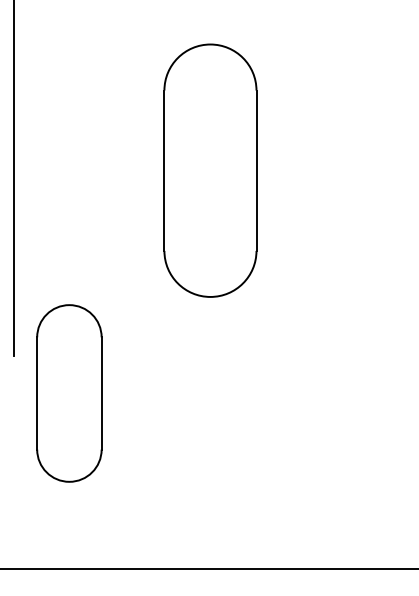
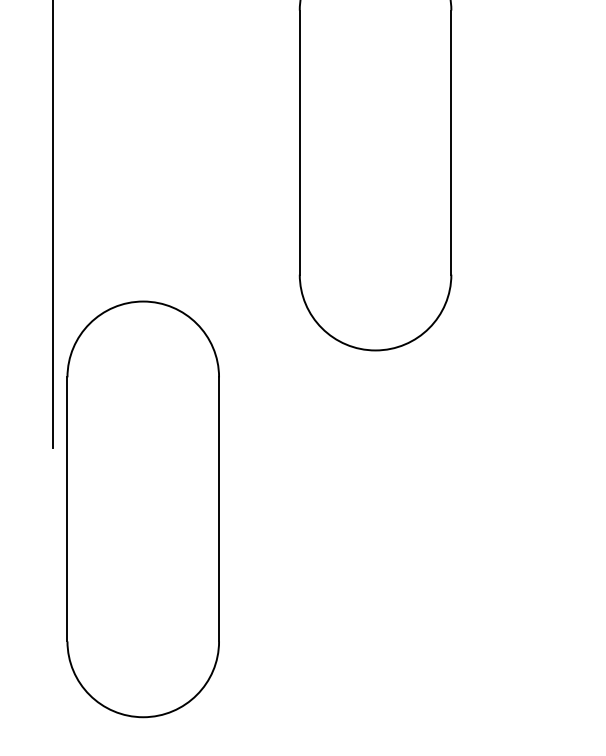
part: (69, 393) -> (143, 509), size x1.43

